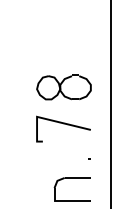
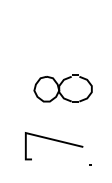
curve: (63, 124) -> (54, 141), moved

